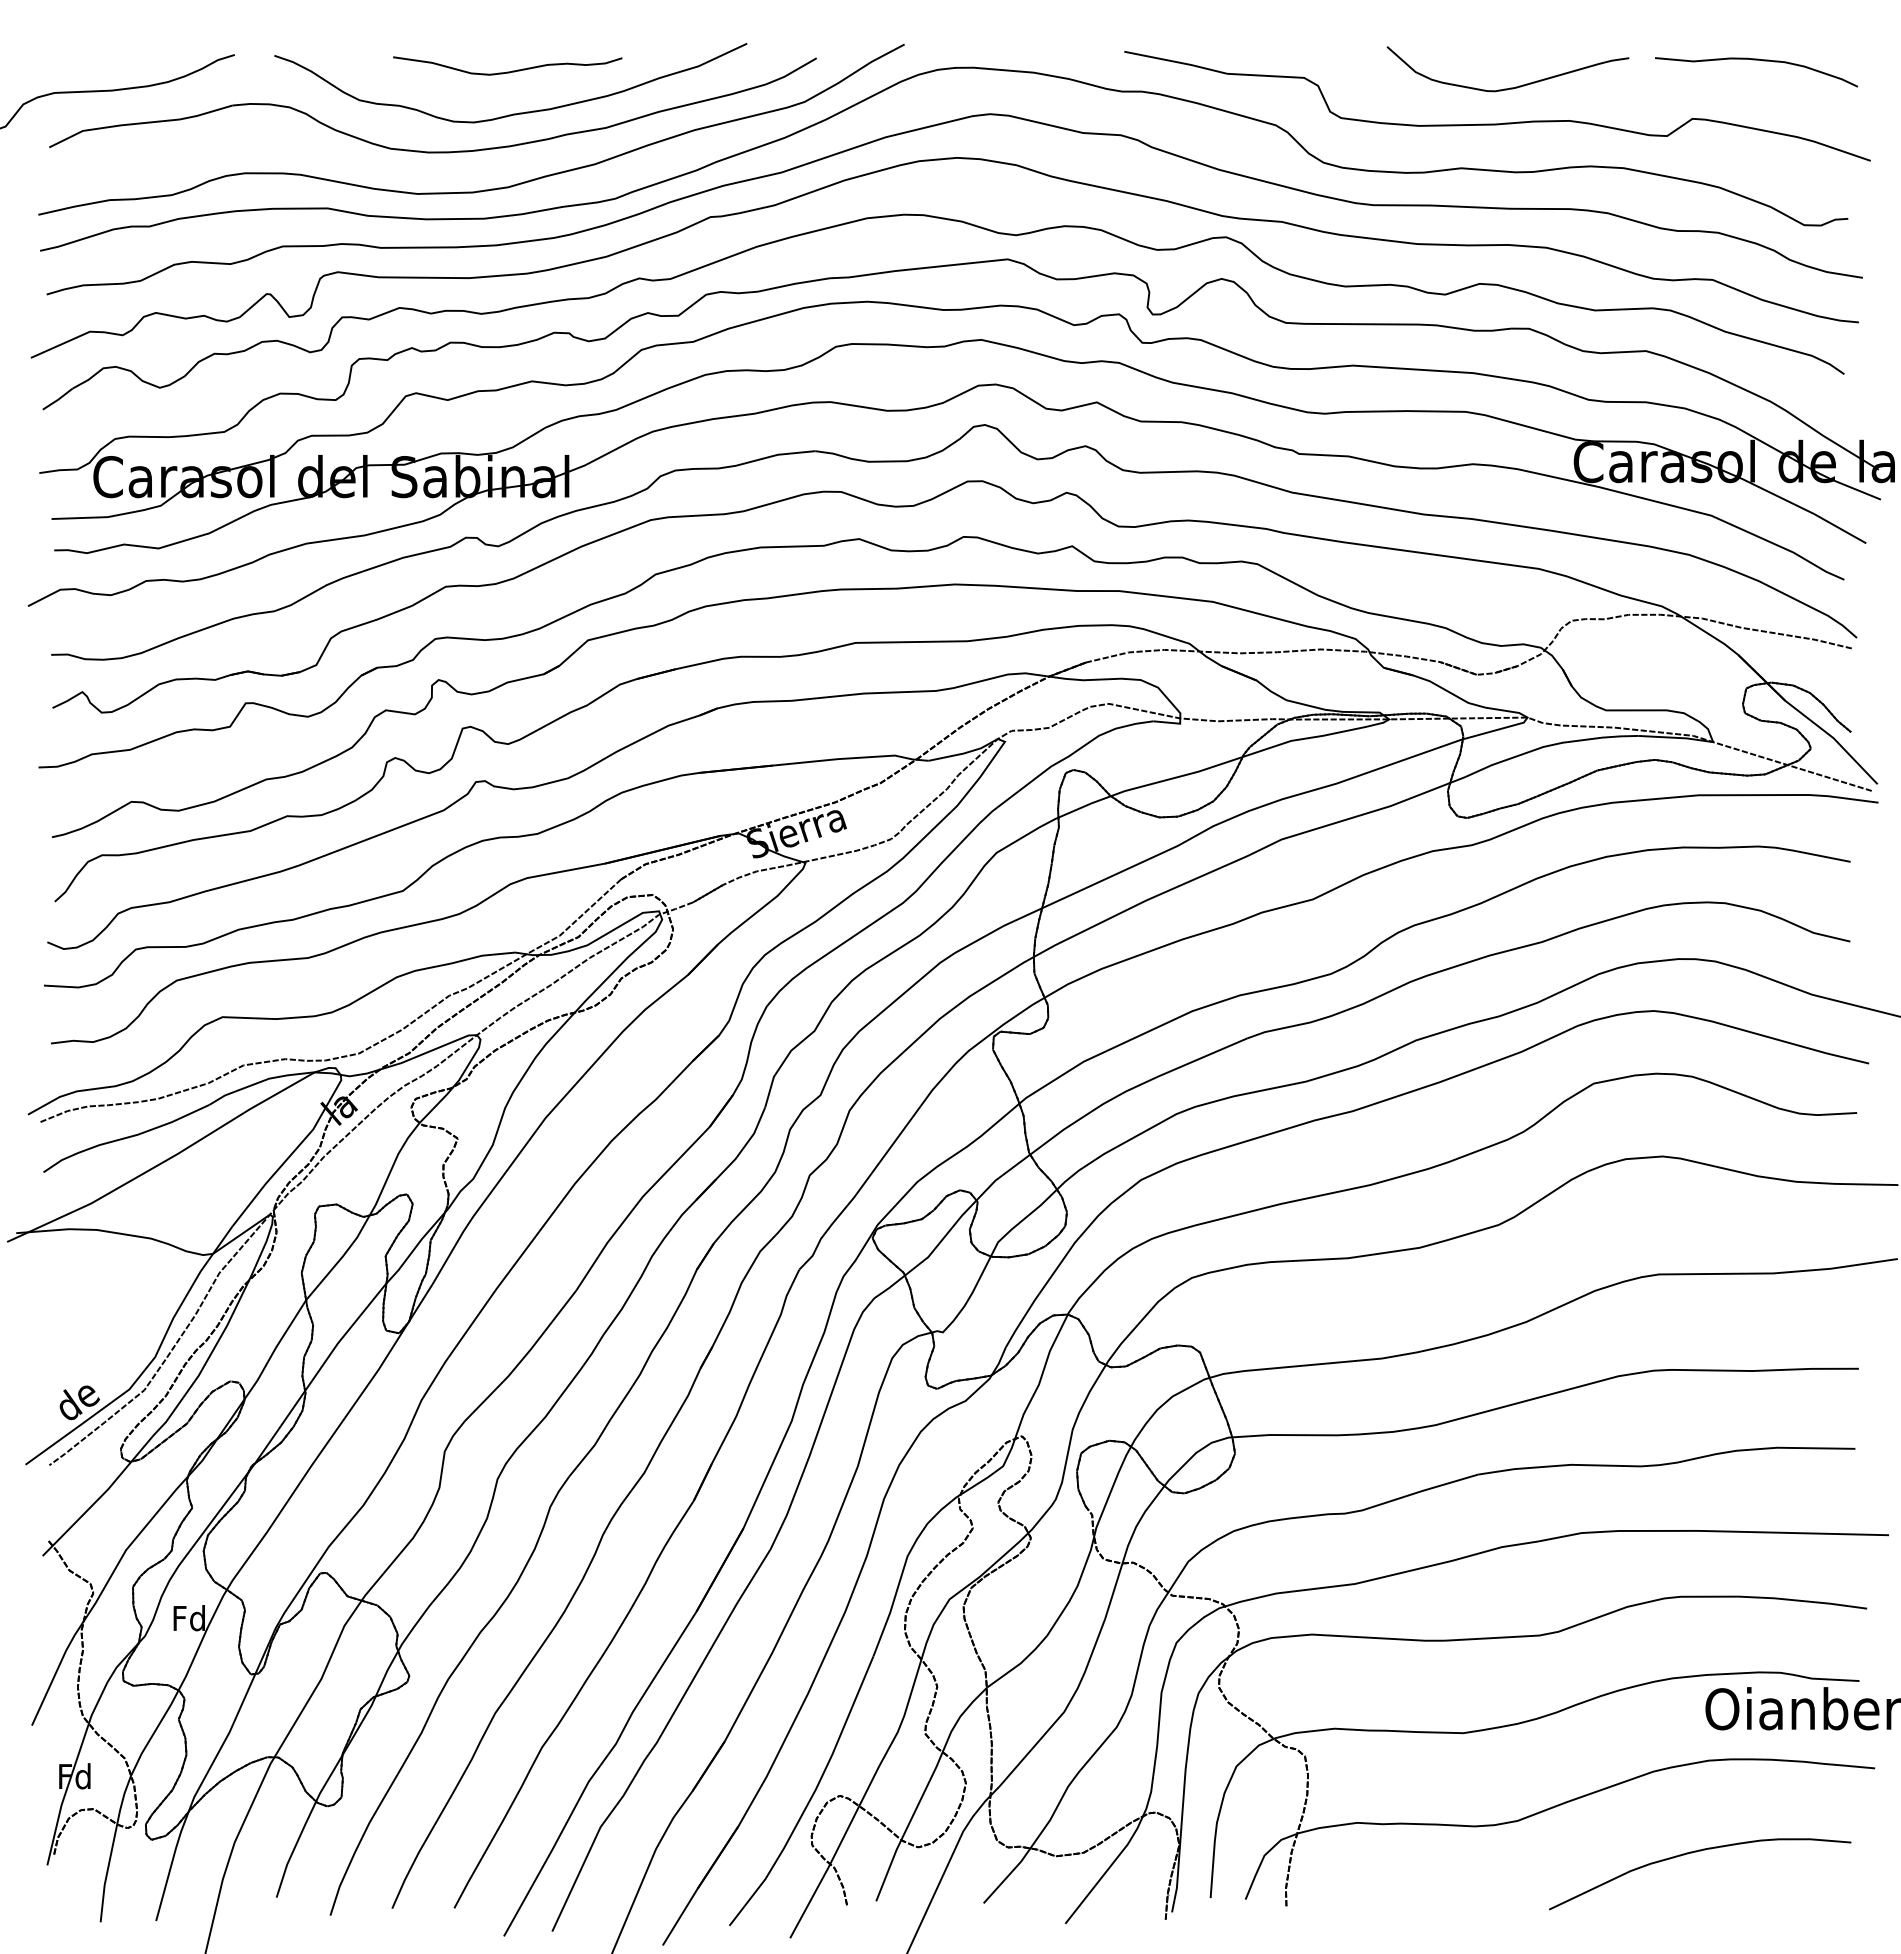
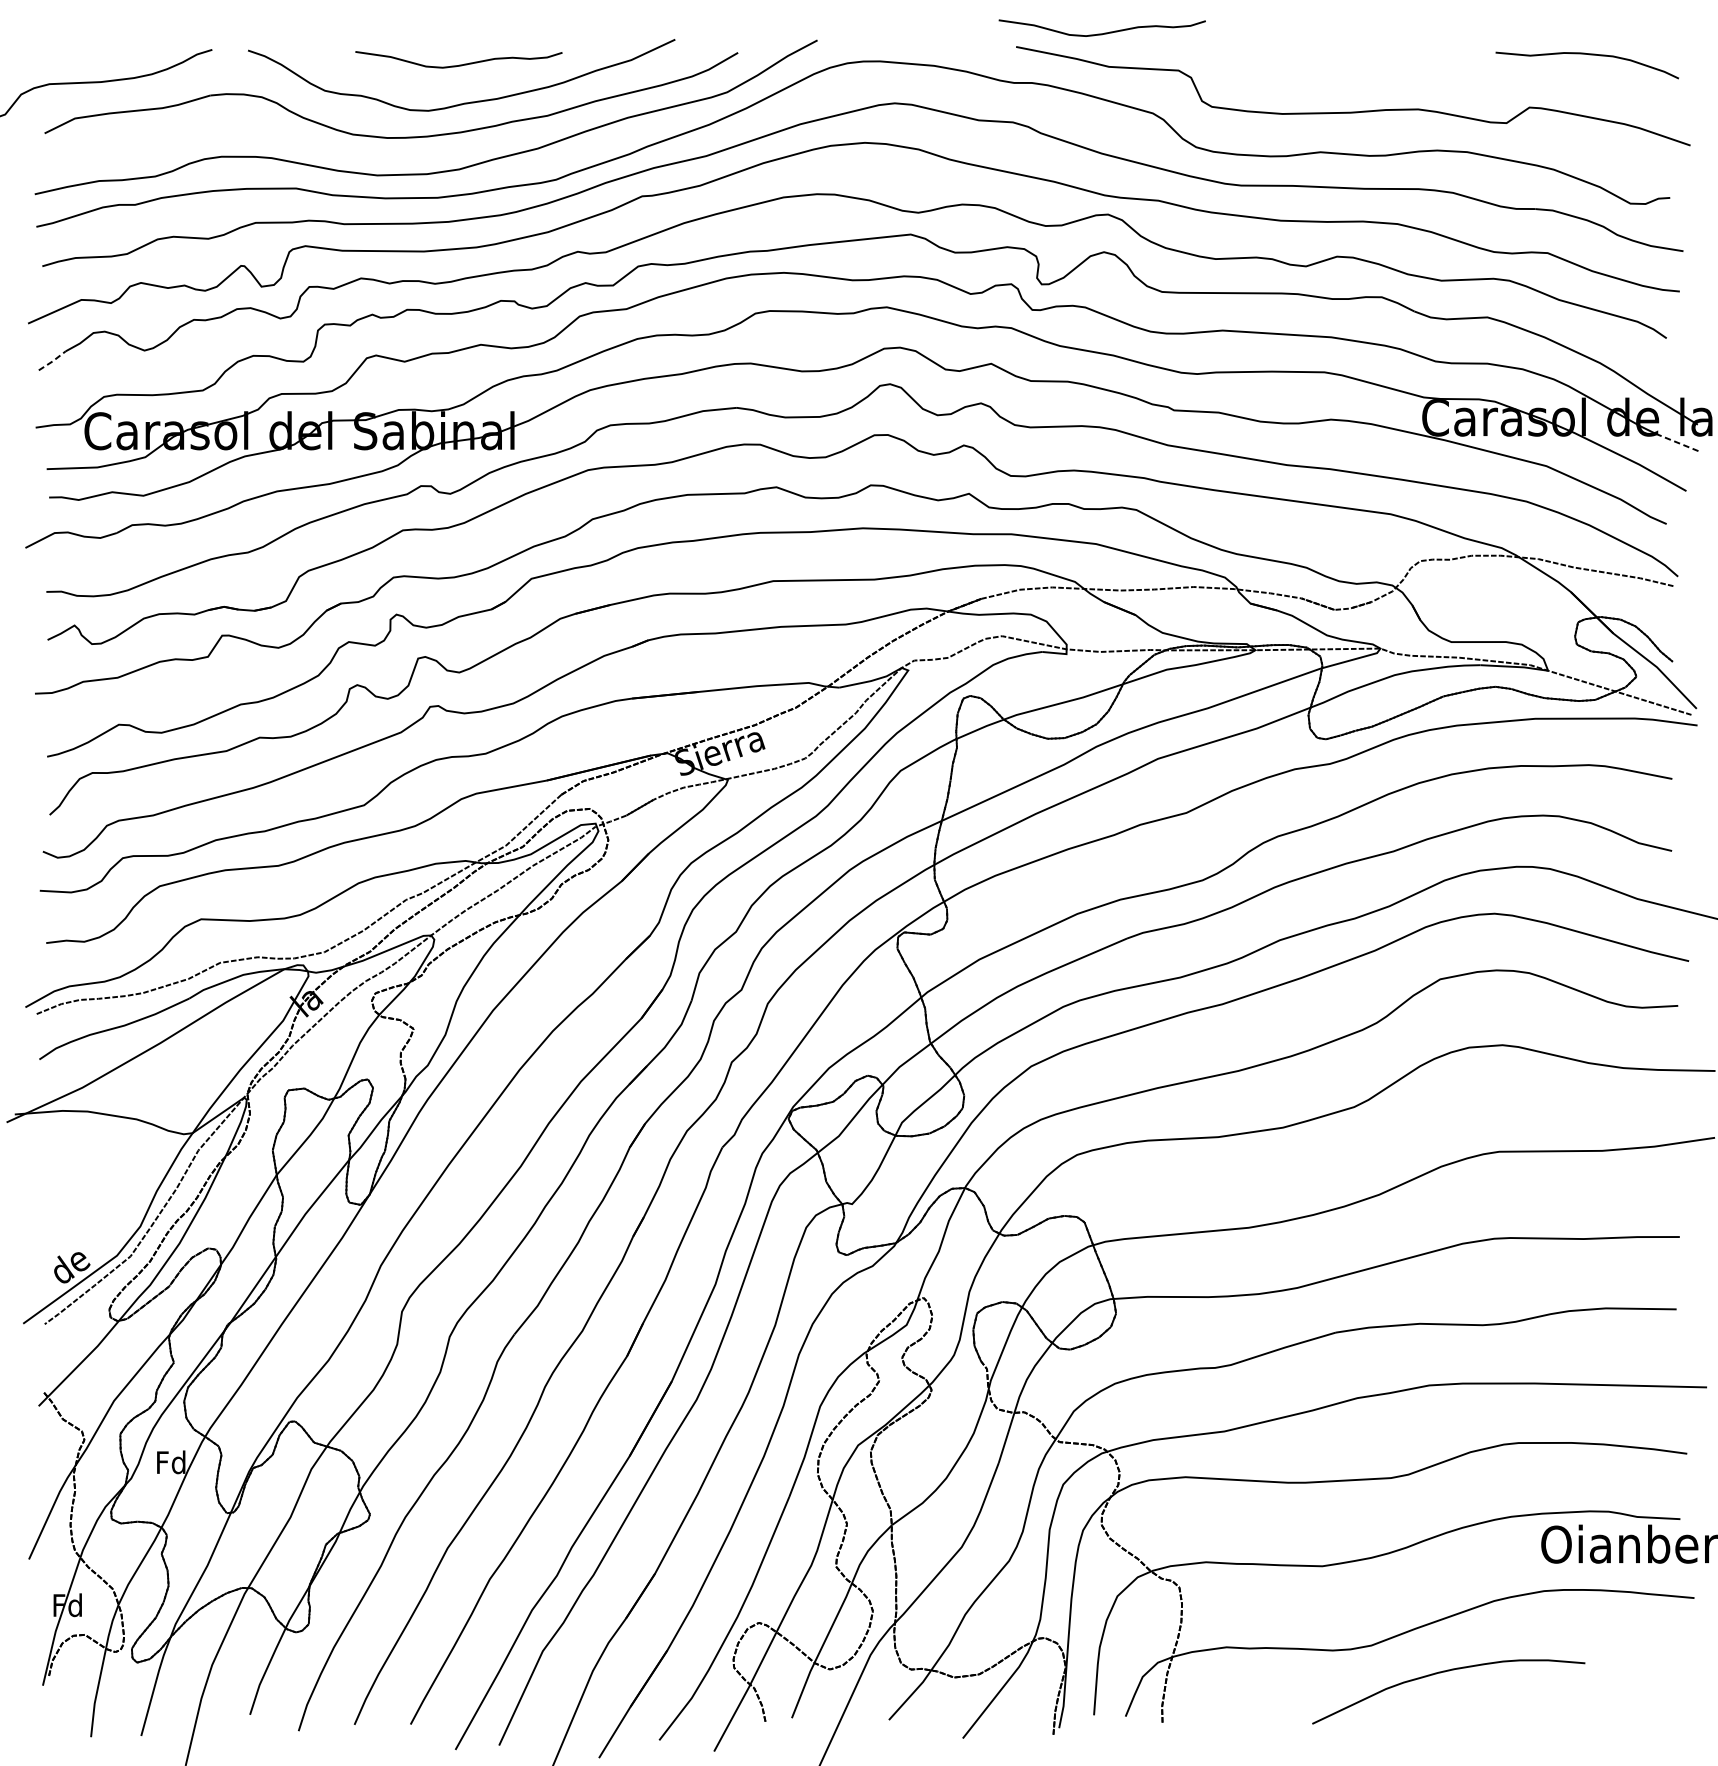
curve: (1219, 36) -> (1102, 33), added
curve: (1510, 87) -> (1365, 79), removed
line: (58, 399) -> (52, 361), solid -> dashed
line: (1857, 489) -> (1678, 442), solid -> dashed
curve: (1696, 1852) -> (1445, 1672), moved

